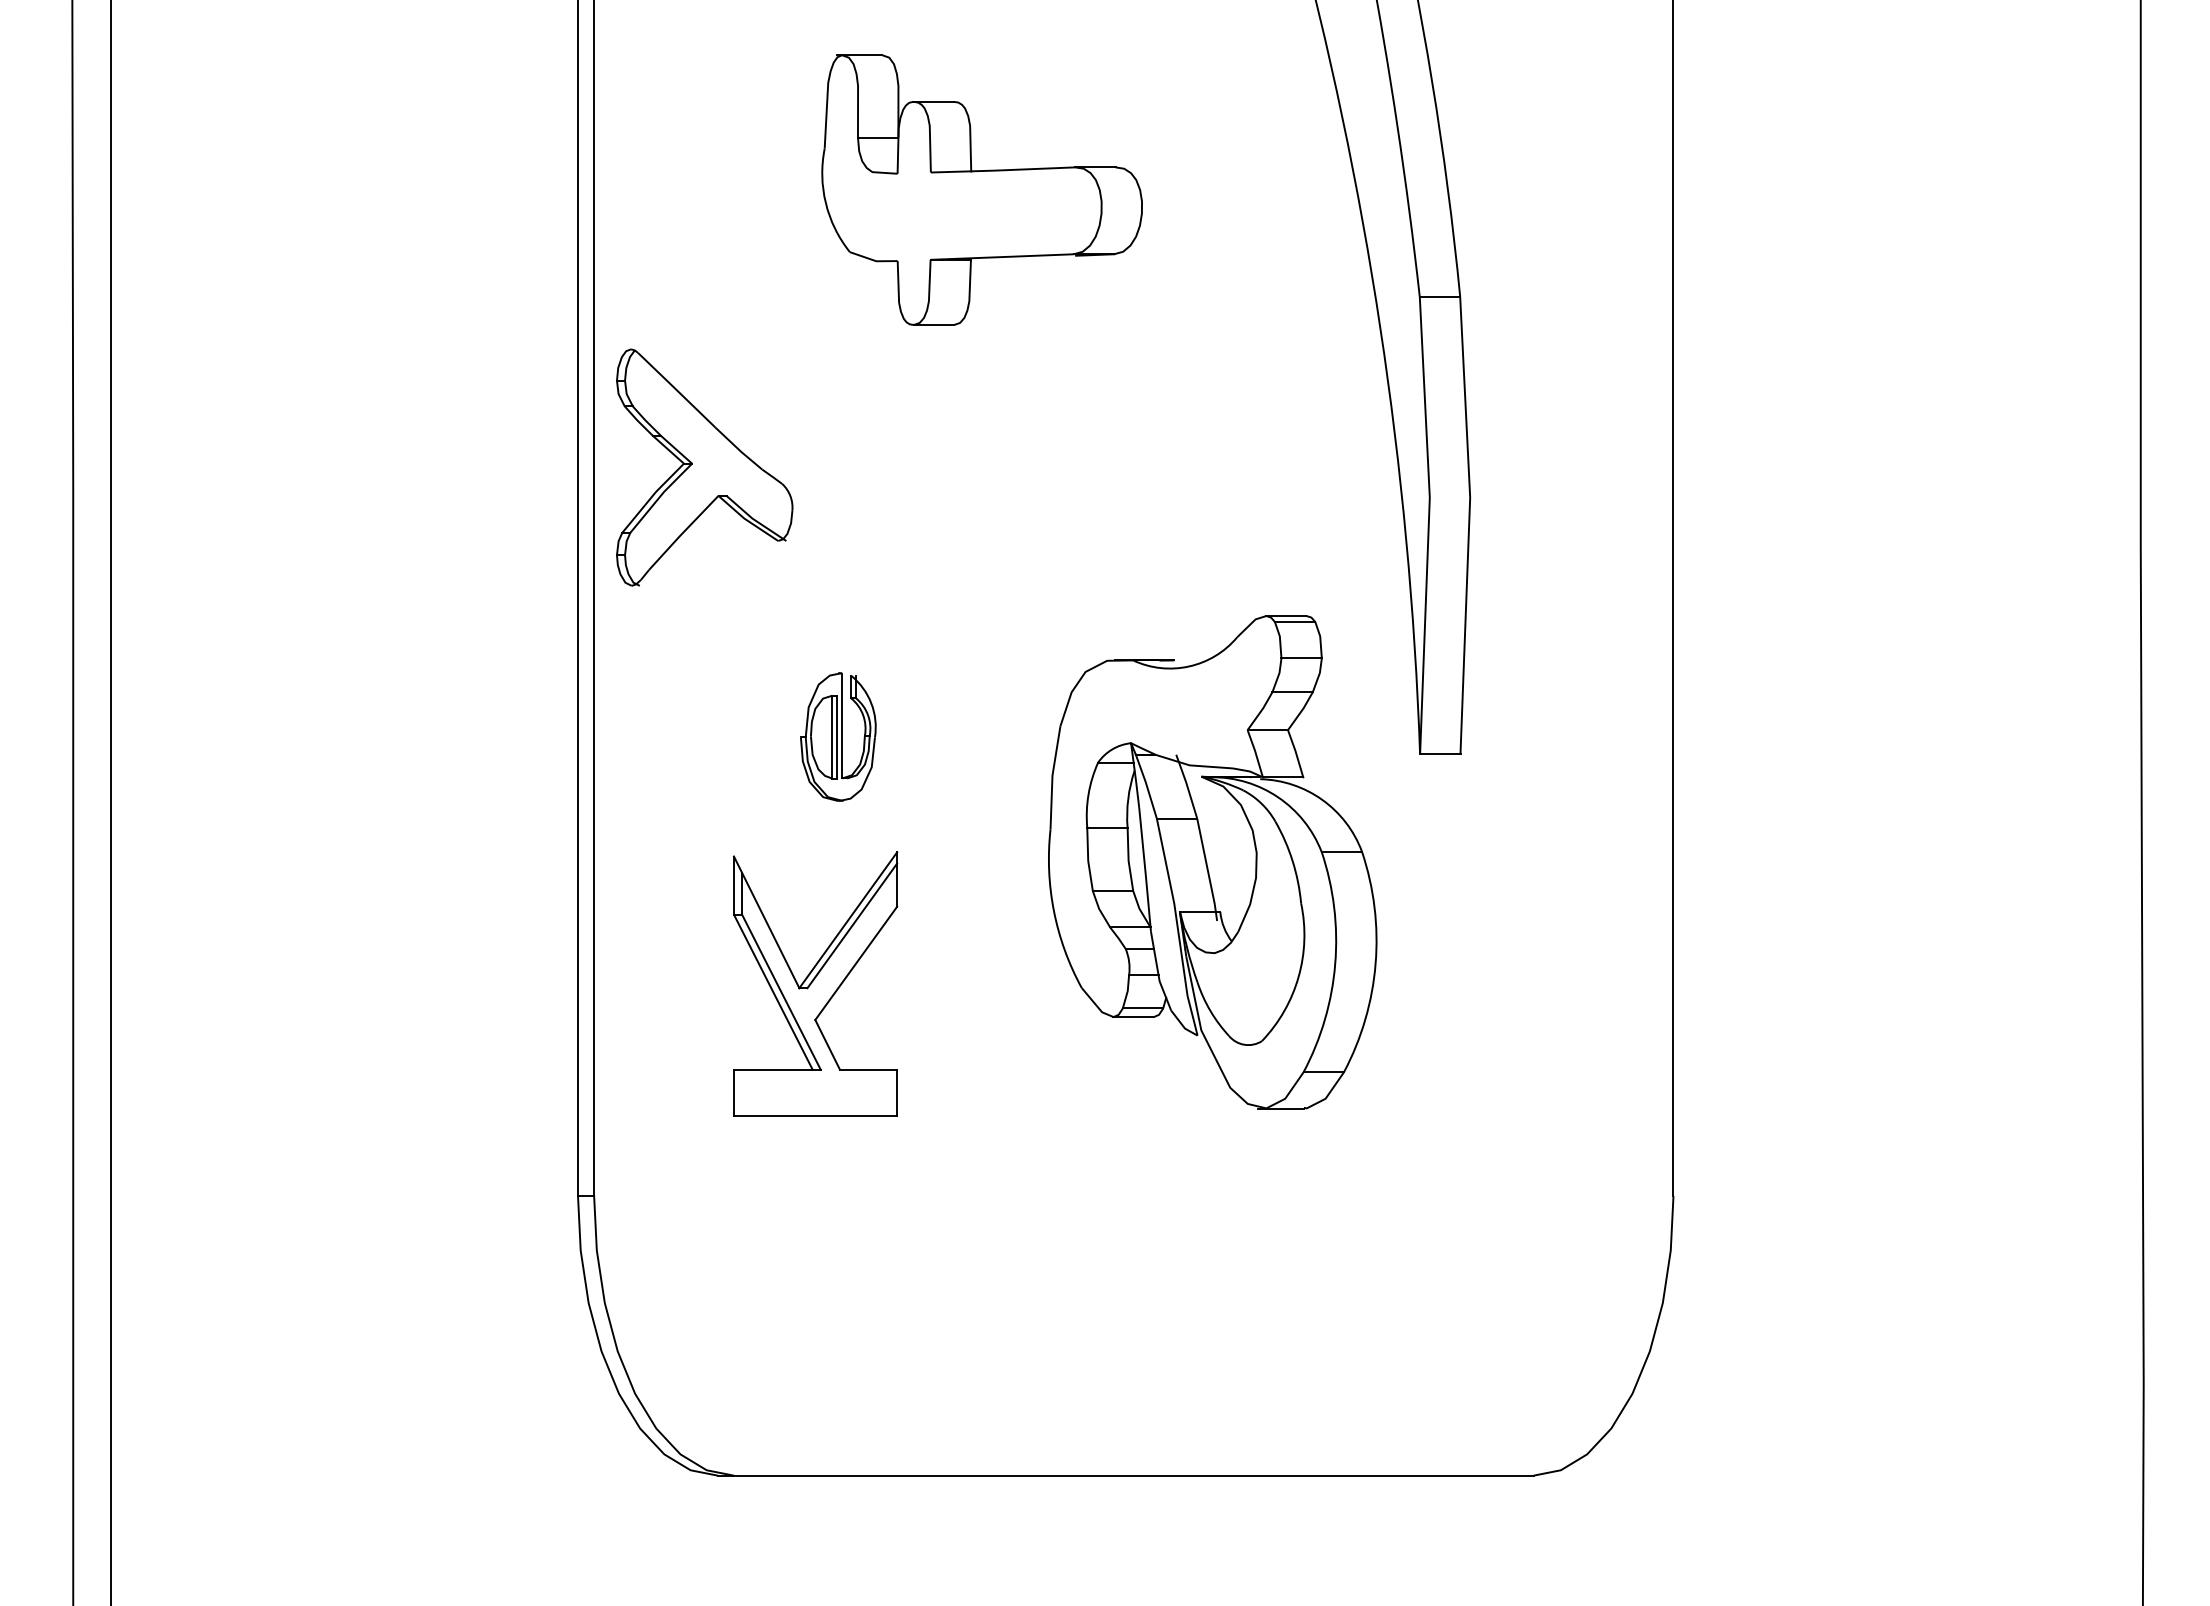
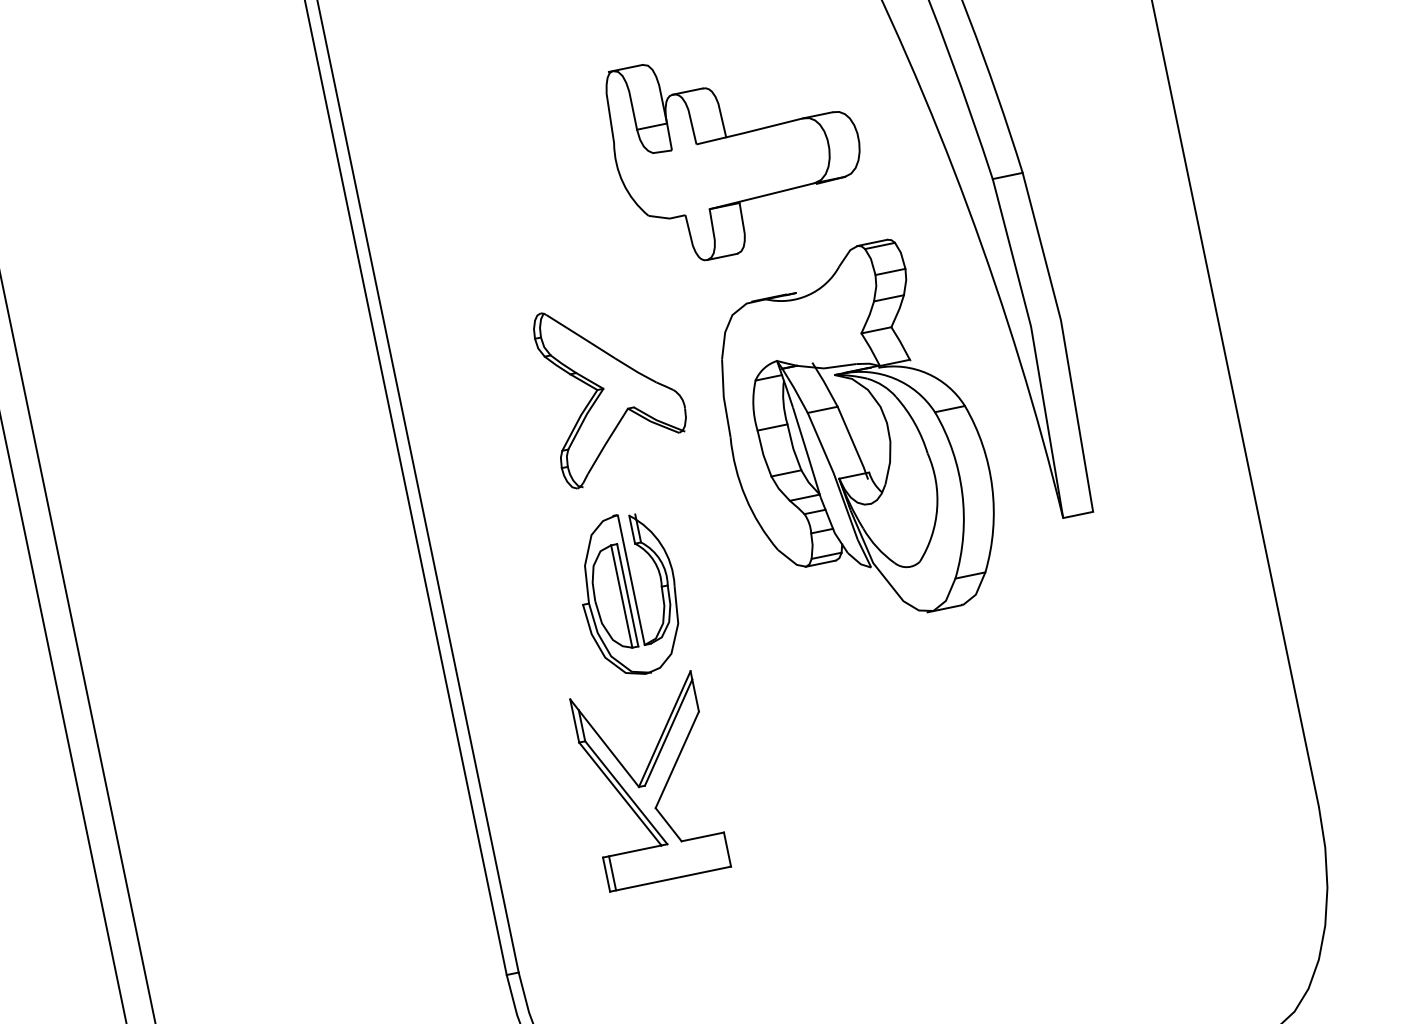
part: (981, 189) -> (736, 149), moved
part: (704, 467) -> (613, 389), moved
part: (838, 736) -> (629, 594), size x1.67
part: (1212, 862) -> (855, 436), moved
line: (742, 1092) -> (612, 873), added

